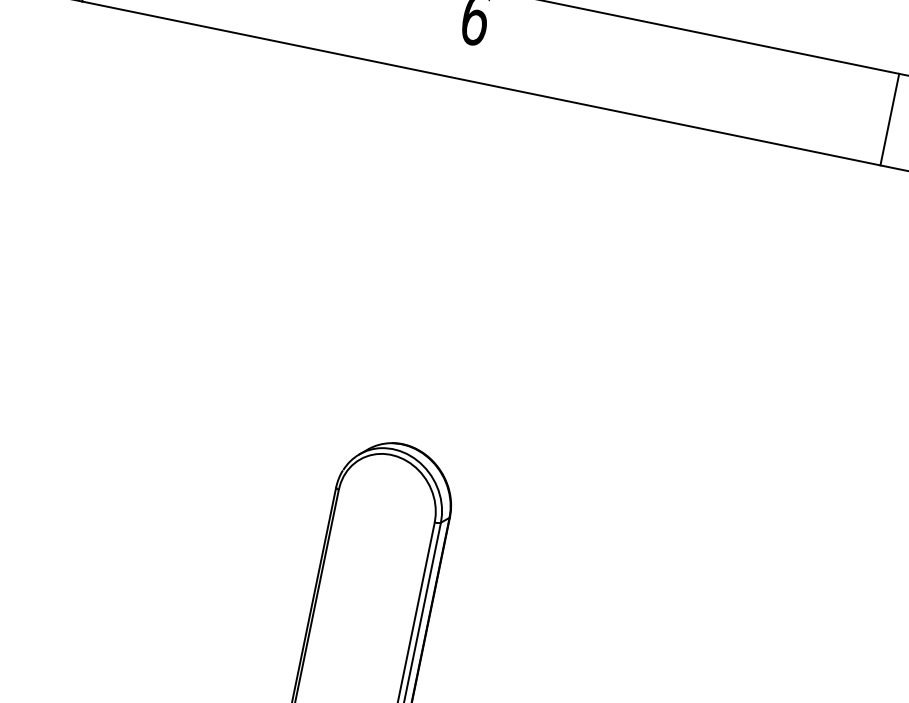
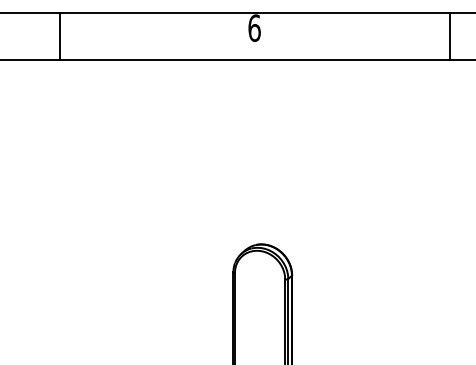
line: (889, 117) -> (449, 35), moved

